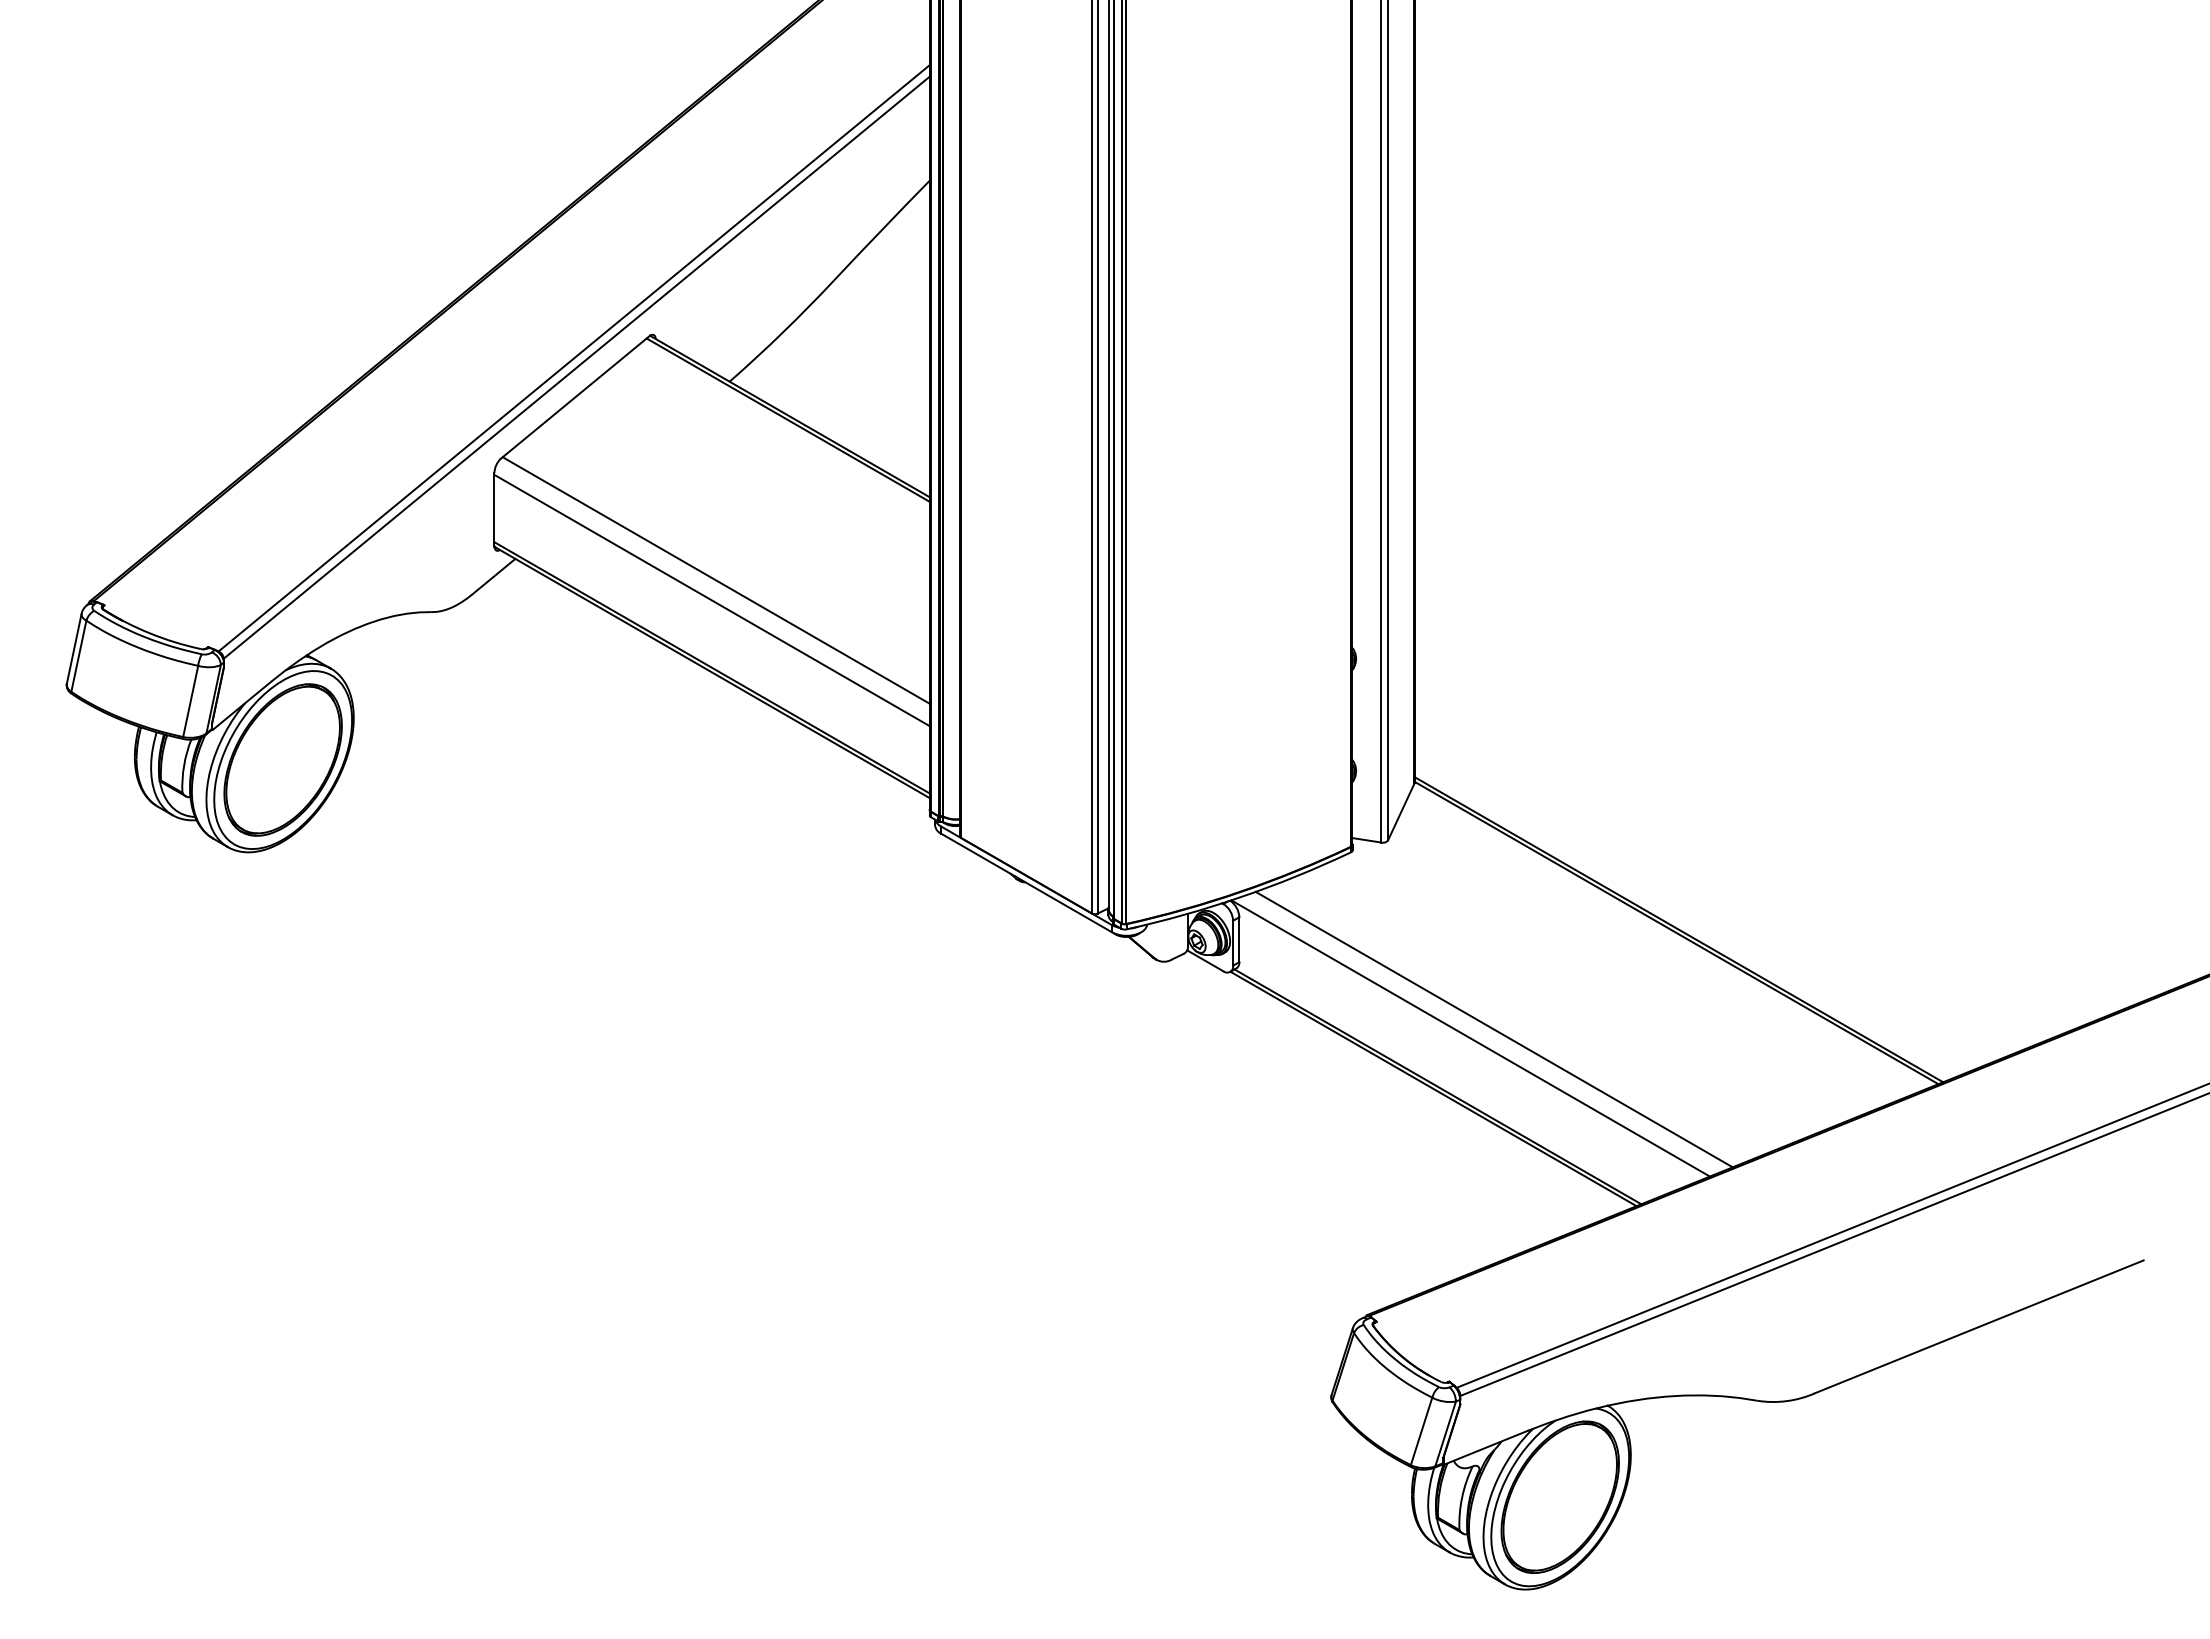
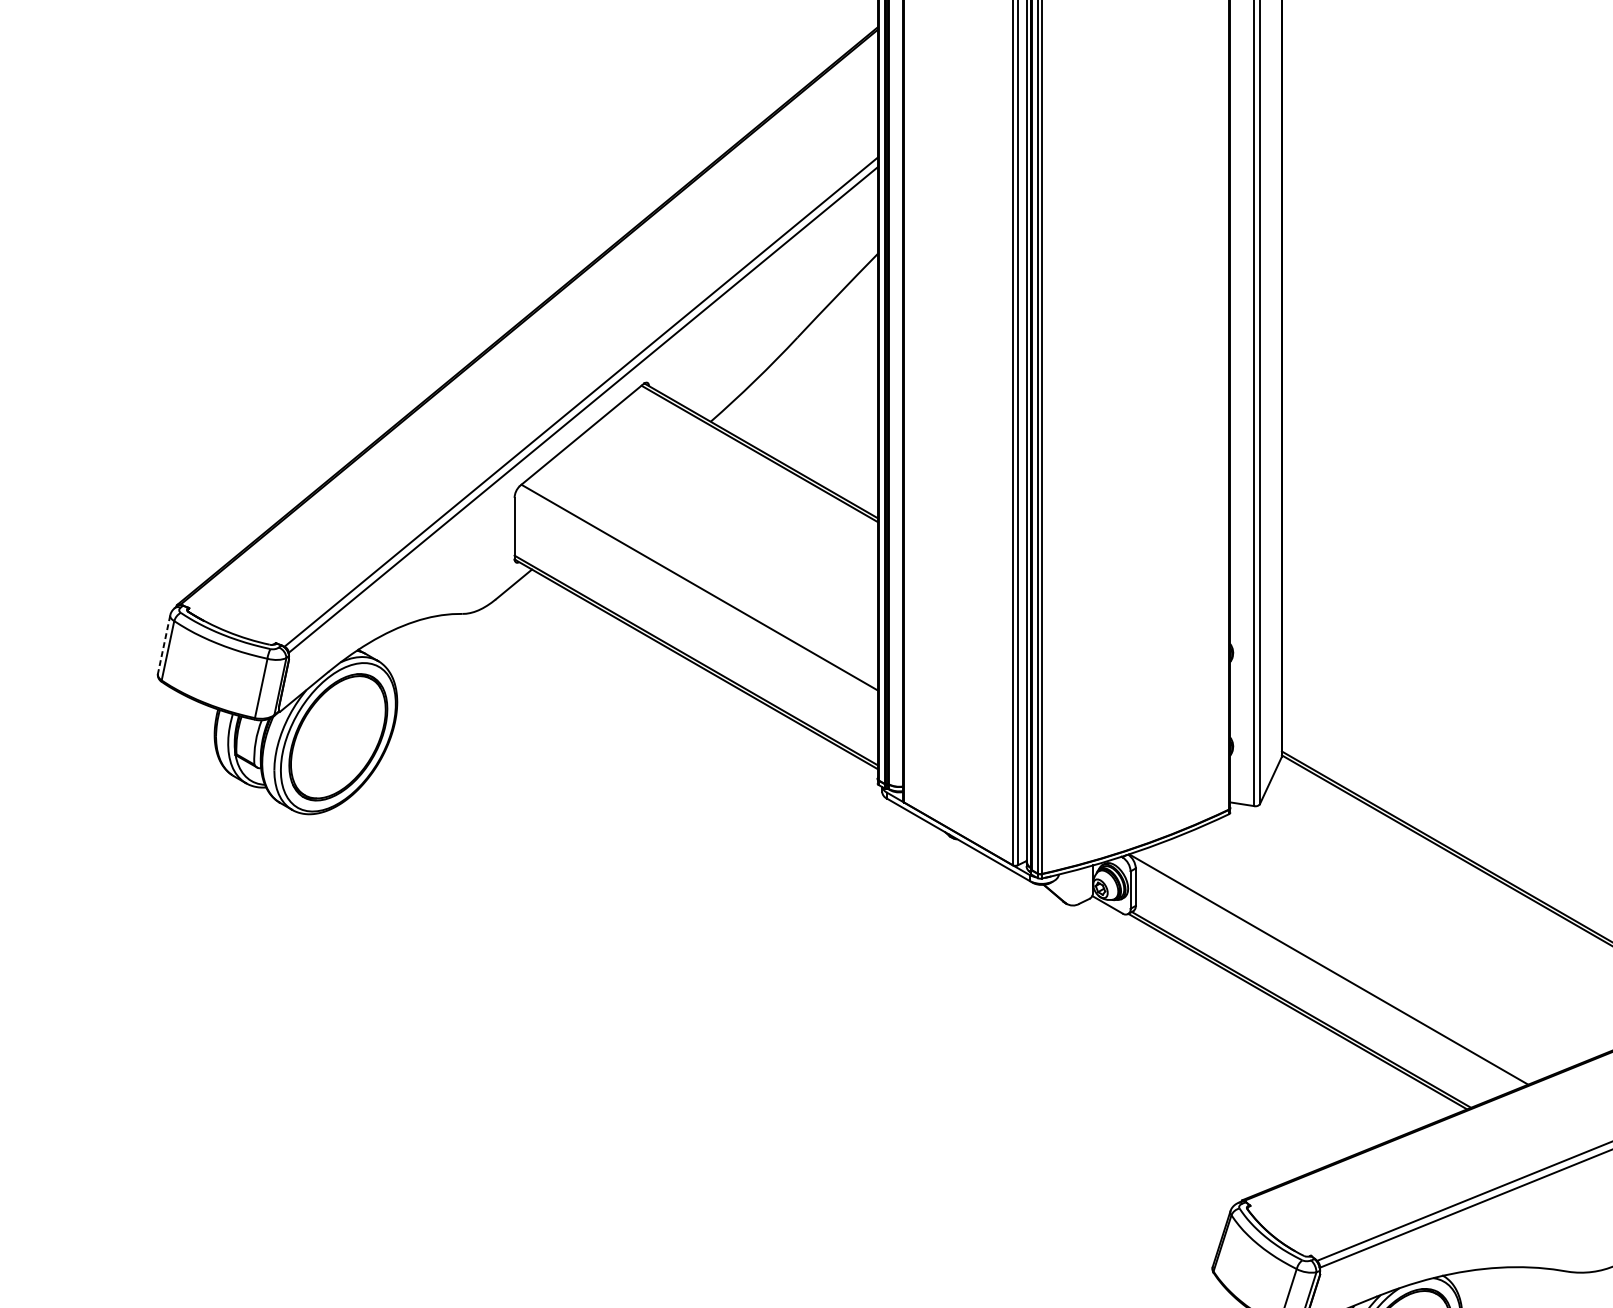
line: (712, 600) -> (696, 604), removed
line: (74, 648) -> (164, 644), solid -> dashed
line: (1493, 1029) -> (1347, 962), removed

